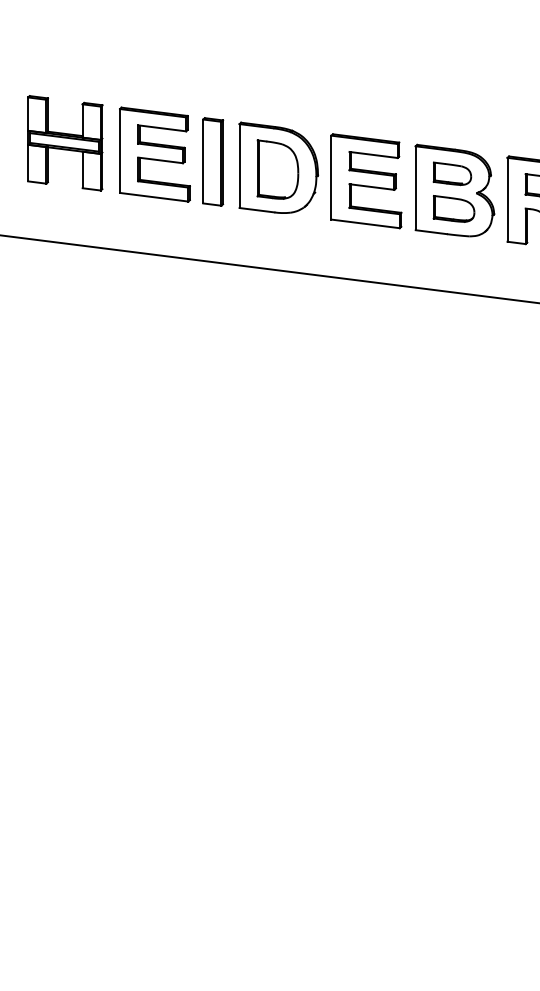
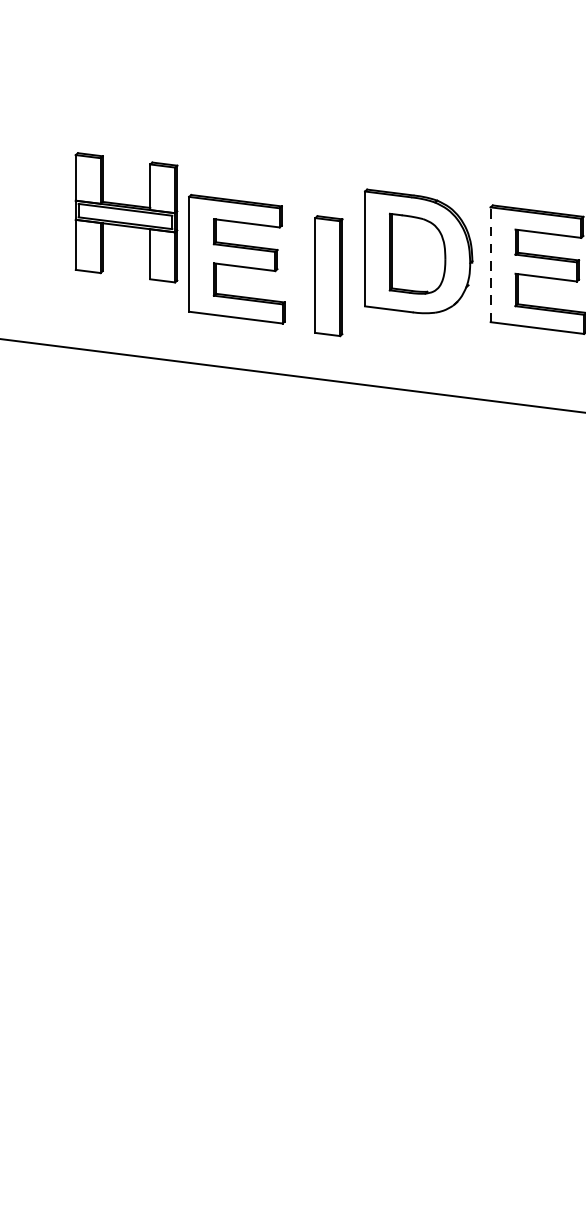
part: (154, 154) -> (236, 259), moved
part: (213, 161) -> (329, 275), moved
line: (331, 177) -> (490, 264), solid -> dashed

